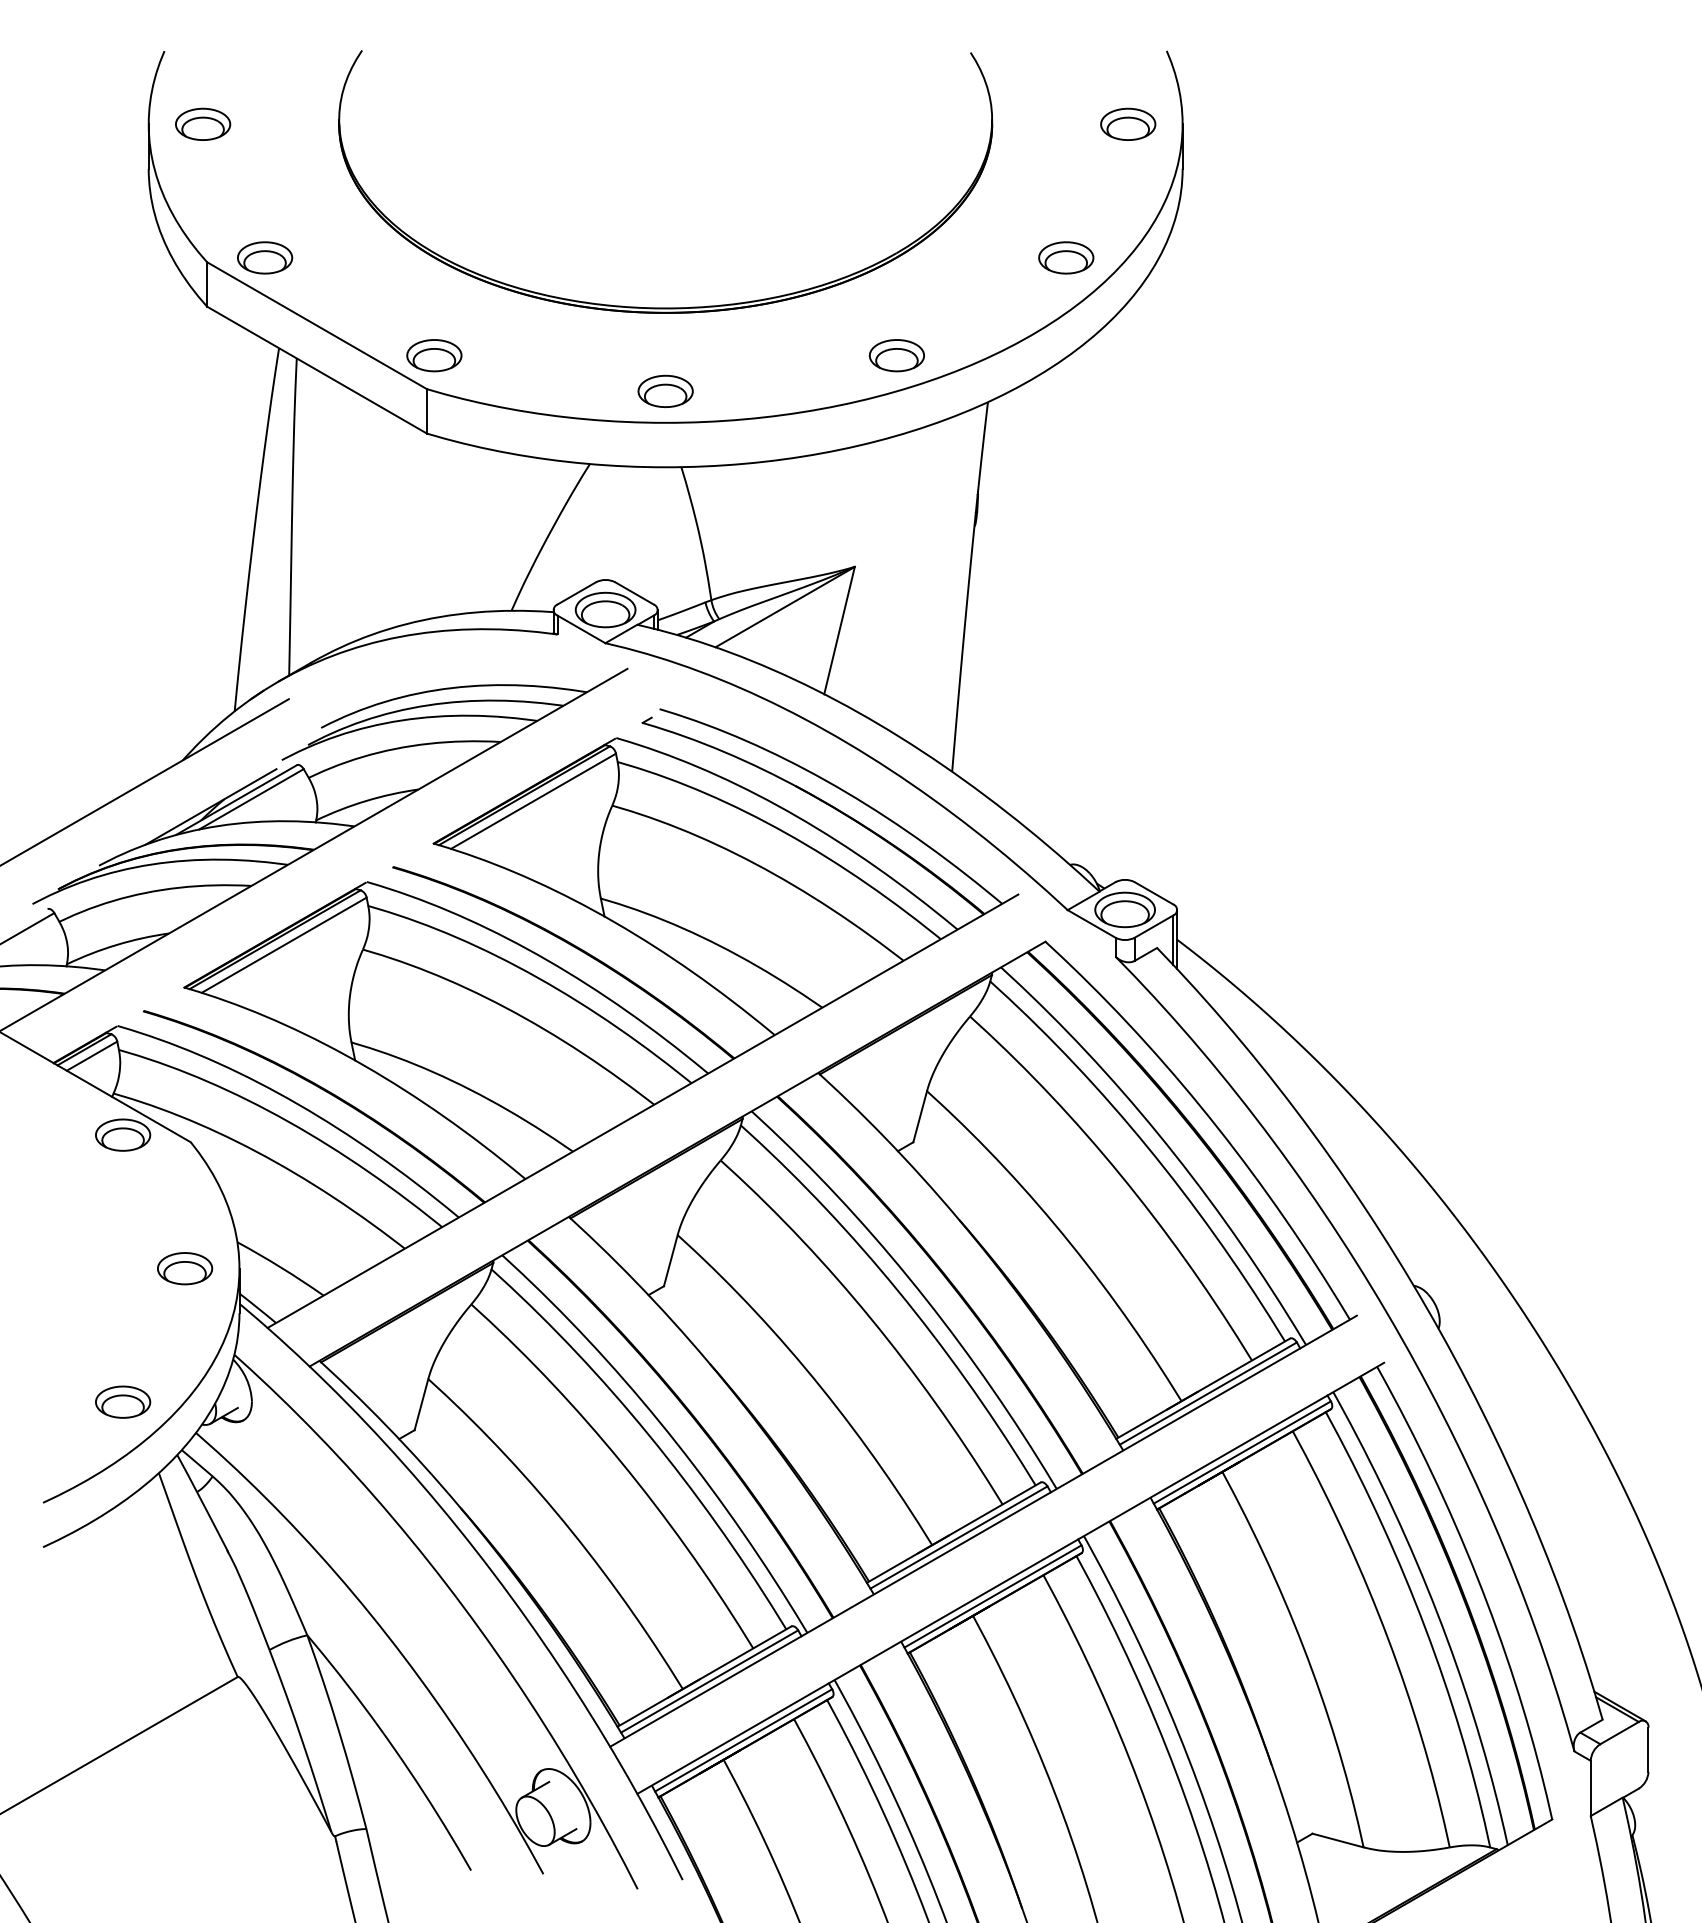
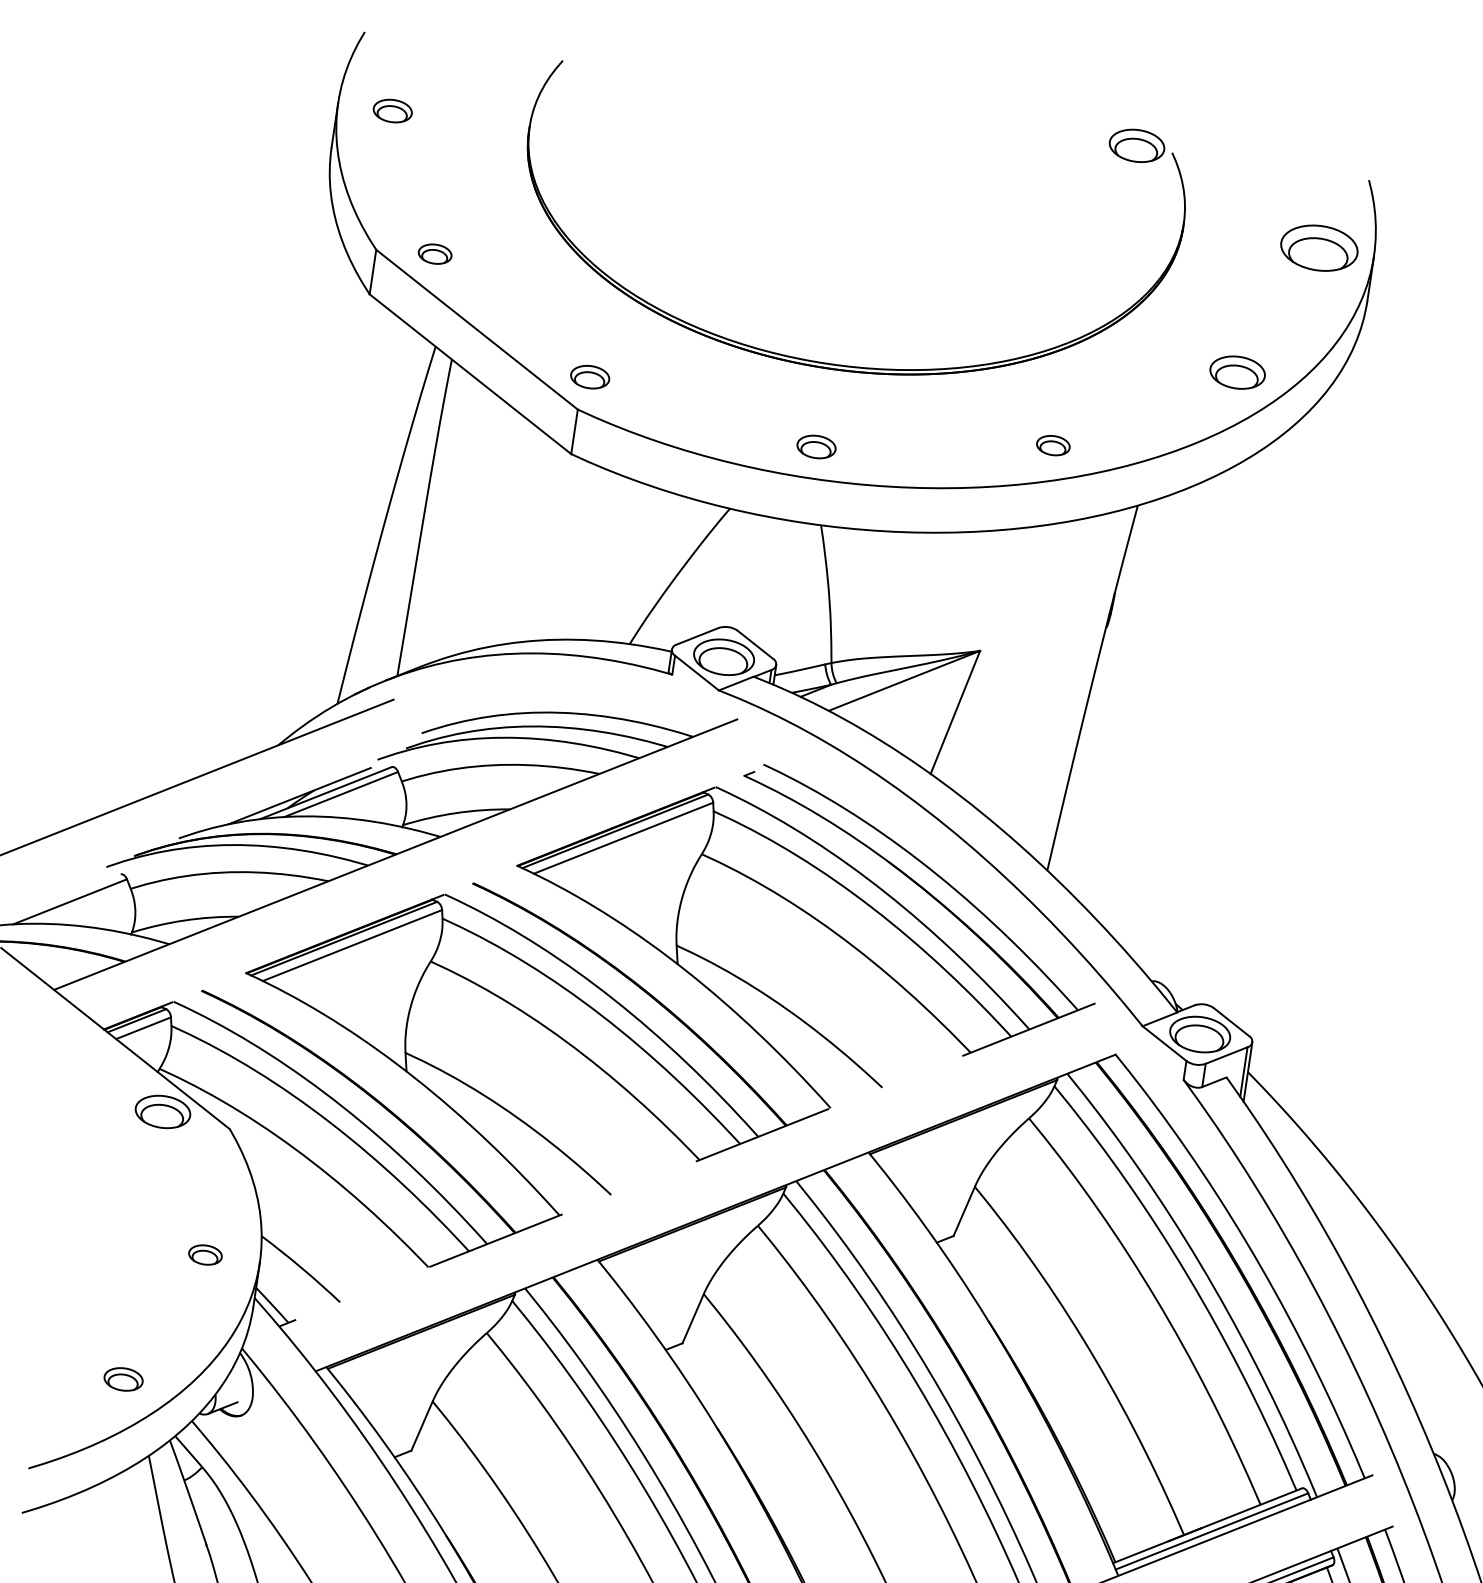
part: (935, 50) -> (1137, 145), added
part: (203, 123) -> (393, 110), size x0.7
part: (1128, 123) -> (1319, 247), size x1.4
part: (265, 257) -> (435, 253), size x0.6
part: (434, 355) -> (590, 376), size x0.7
part: (896, 355) -> (1053, 445), size x0.6
part: (665, 390) -> (816, 446), size x0.7
line: (642, 1111) -> (686, 1165), solid -> dashed
part: (185, 1268) -> (205, 1254), size x0.6
part: (123, 1401) -> (123, 1378), size x0.7

